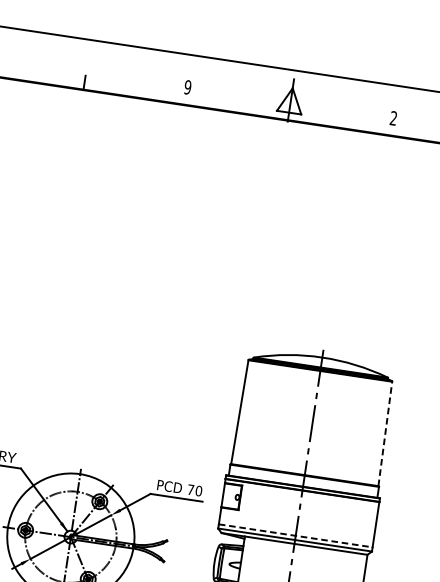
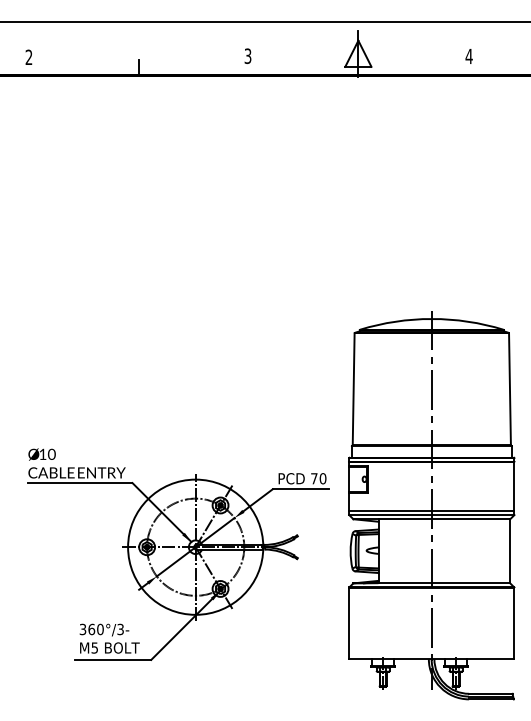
text: (187, 86) -> (247, 55), 9 -> 3
text: (393, 117) -> (468, 55), 2 -> 4
line: (384, 433) -> (509, 389), dashed -> solid
line: (295, 535) -> (431, 510), dashed -> solid

